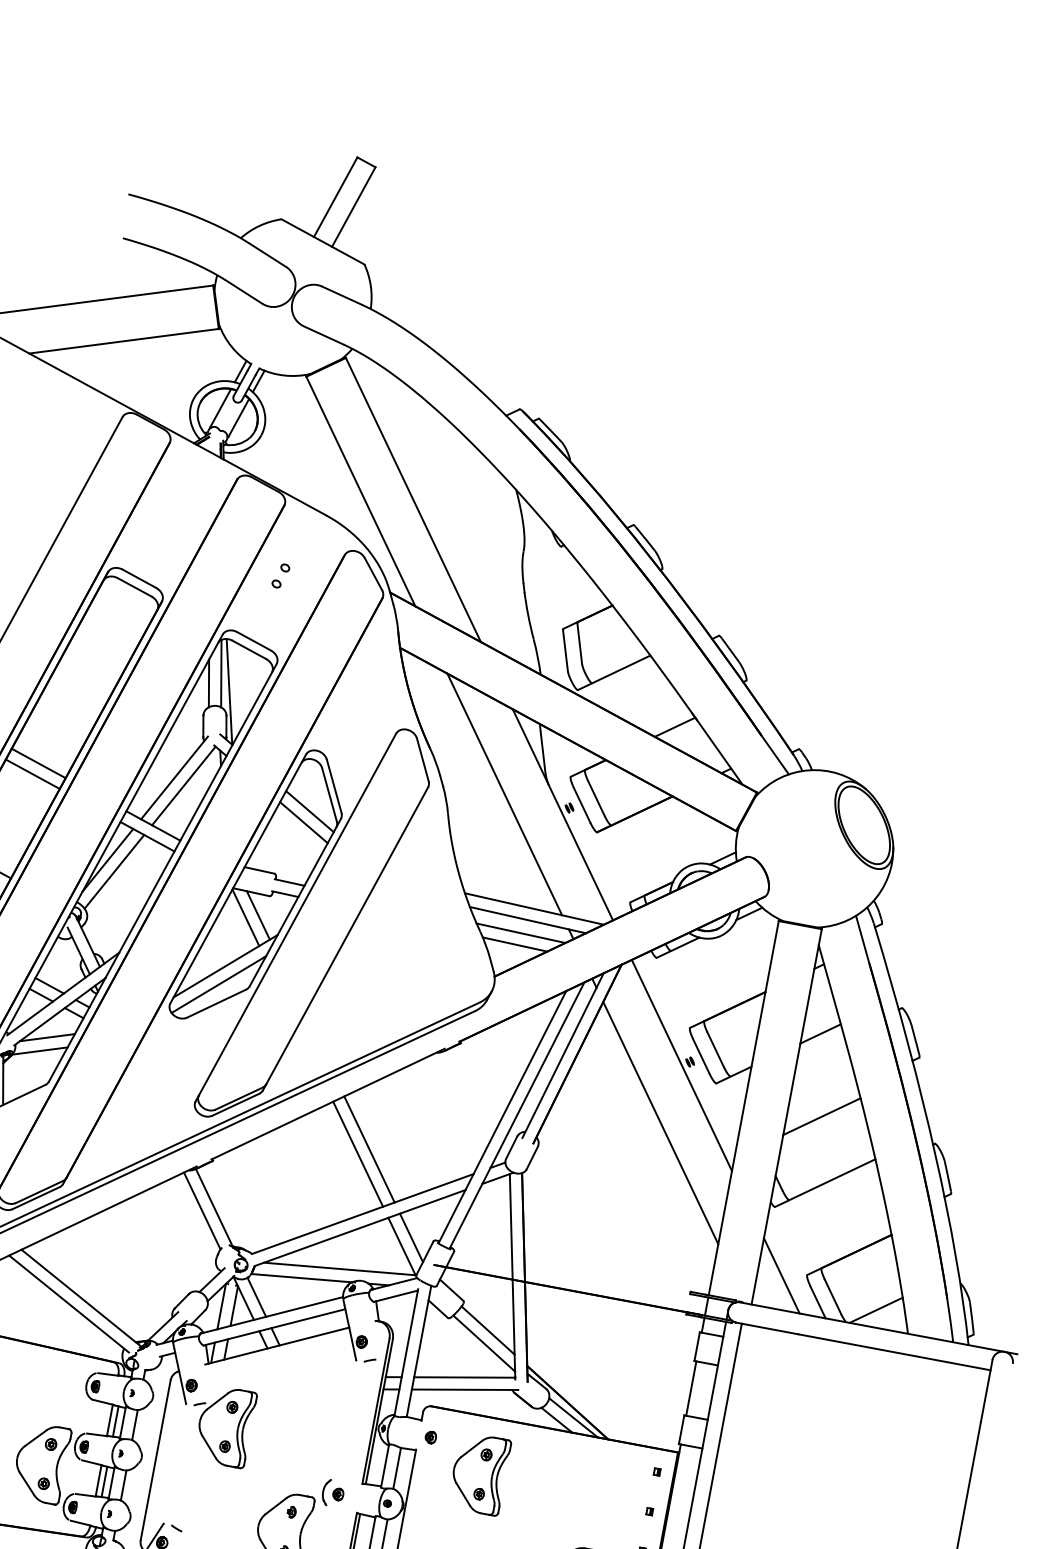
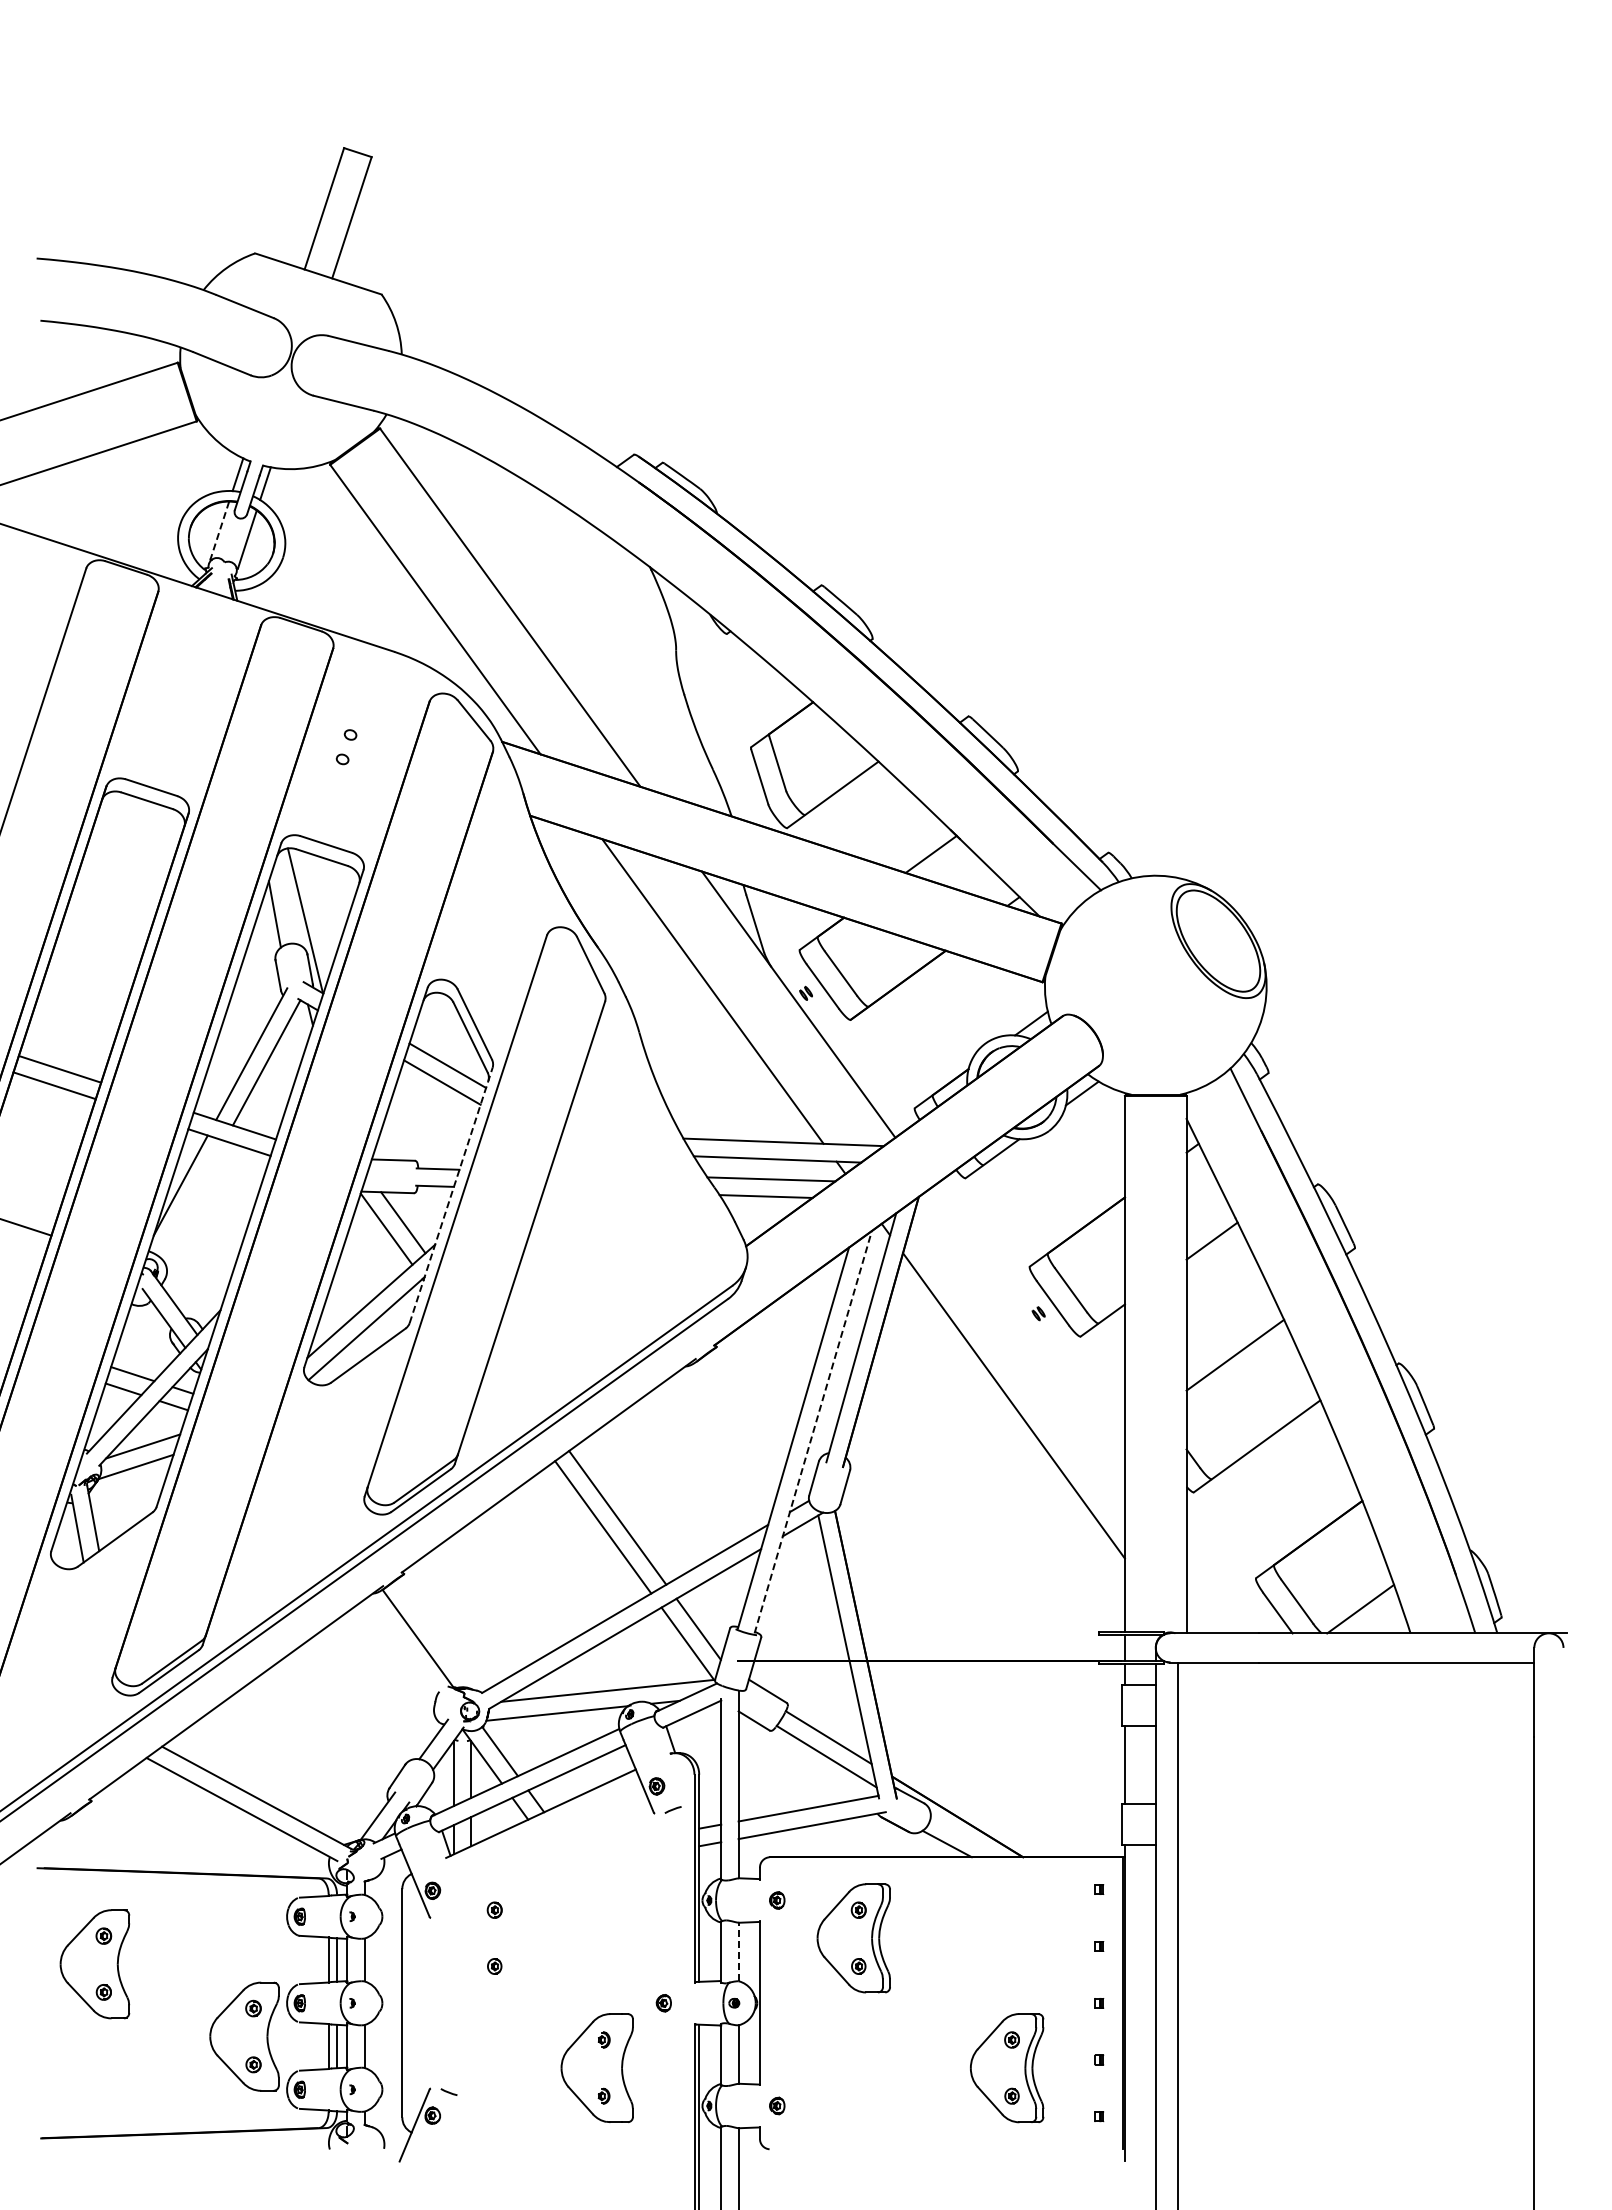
line: (220, 408) -> (219, 531), solid -> dashed
line: (221, 673) -> (289, 897), removed
line: (114, 871) -> (192, 1199), removed
line: (295, 902) -> (451, 1195), solid -> dashed
line: (681, 1065) -> (1027, 1320), removed
line: (517, 1115) -> (813, 1432), solid -> dashed
line: (202, 1210) -> (402, 1645), removed
line: (781, 1275) -> (1220, 1585), removed
line: (573, 1417) -> (969, 1836), removed
part: (220, 1425) -> (483, 1938), removed
line: (397, 1468) -> (738, 1951), solid -> dashed
part: (326, 1491) -> (646, 2002), removed

